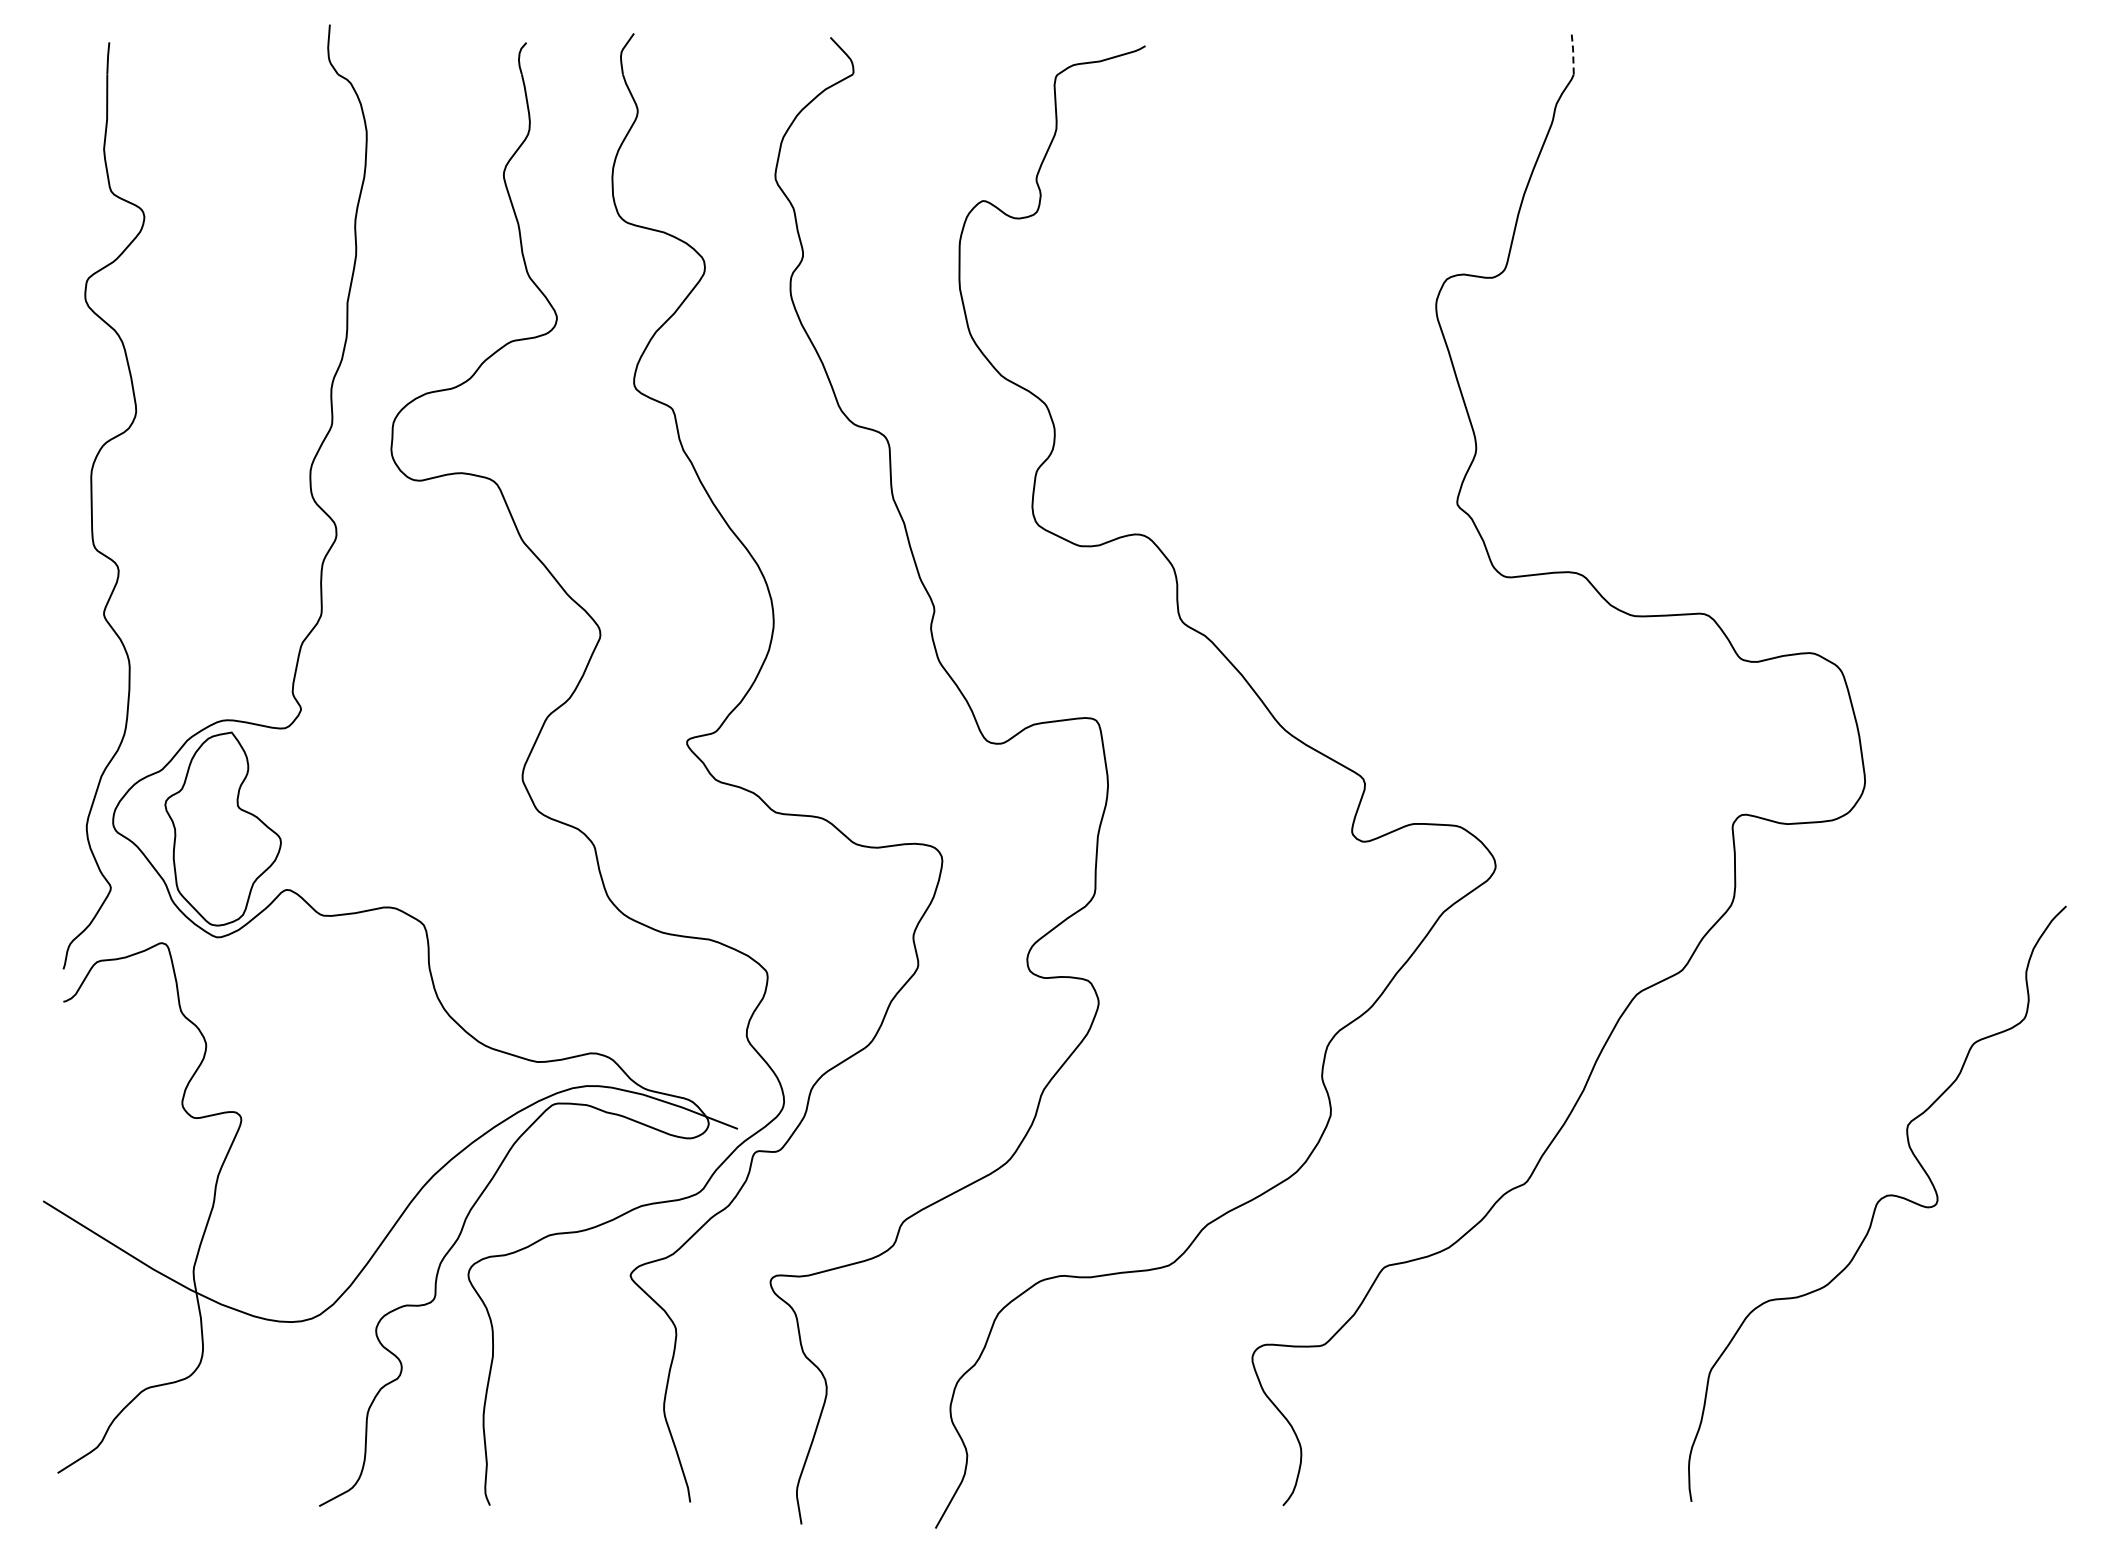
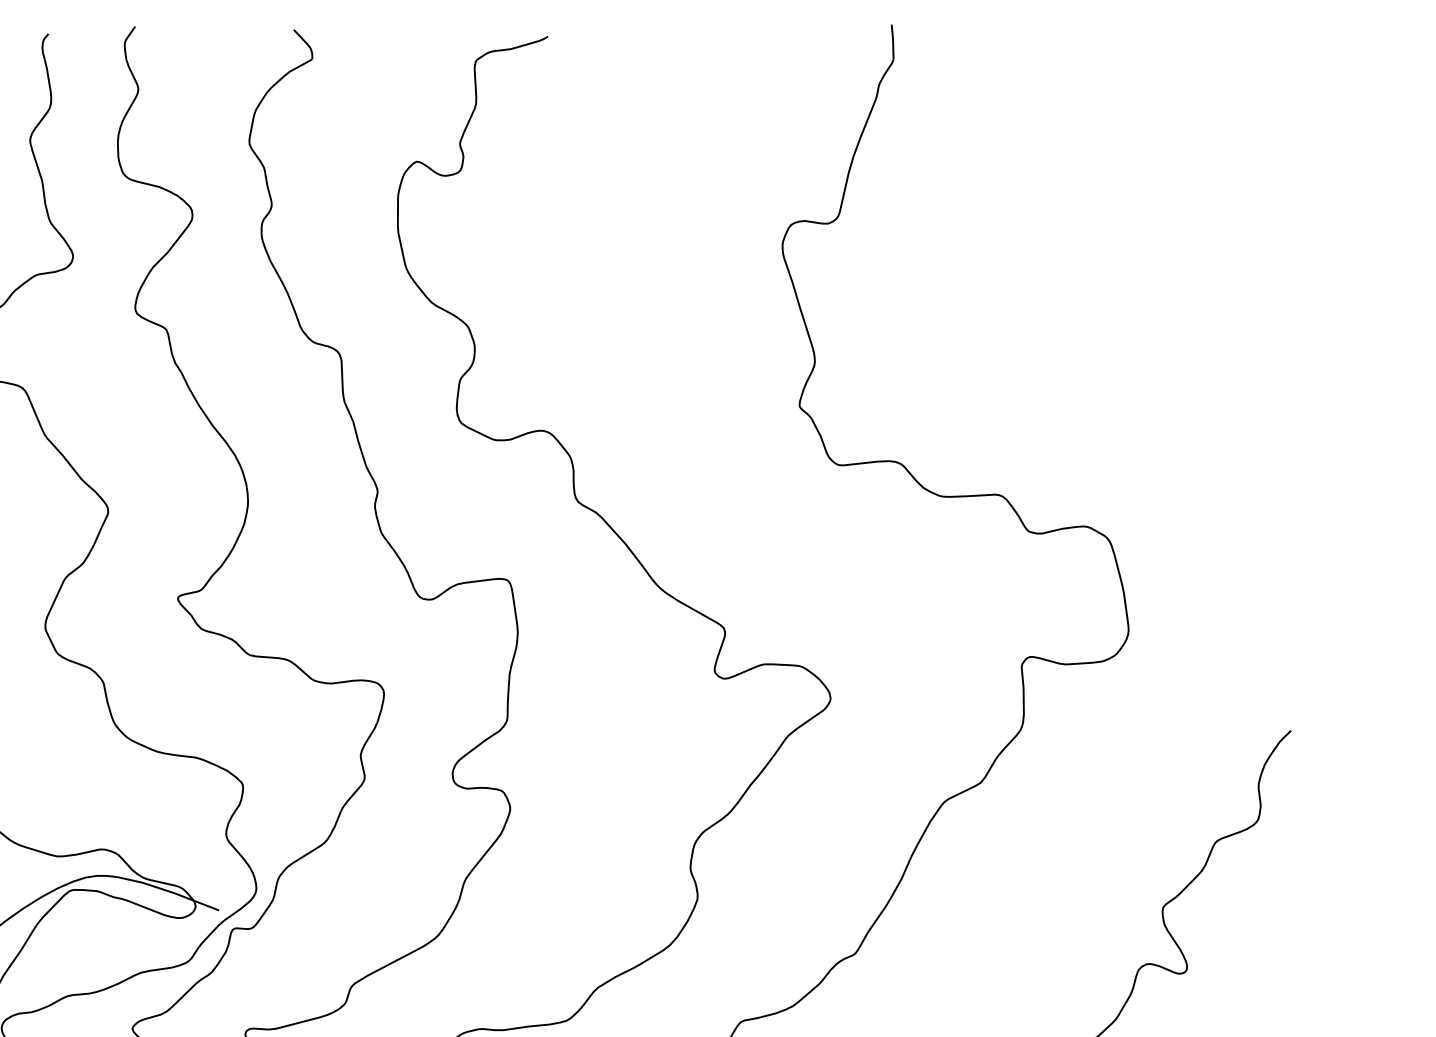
line: (1573, 51) -> (893, 41), dashed -> solid

